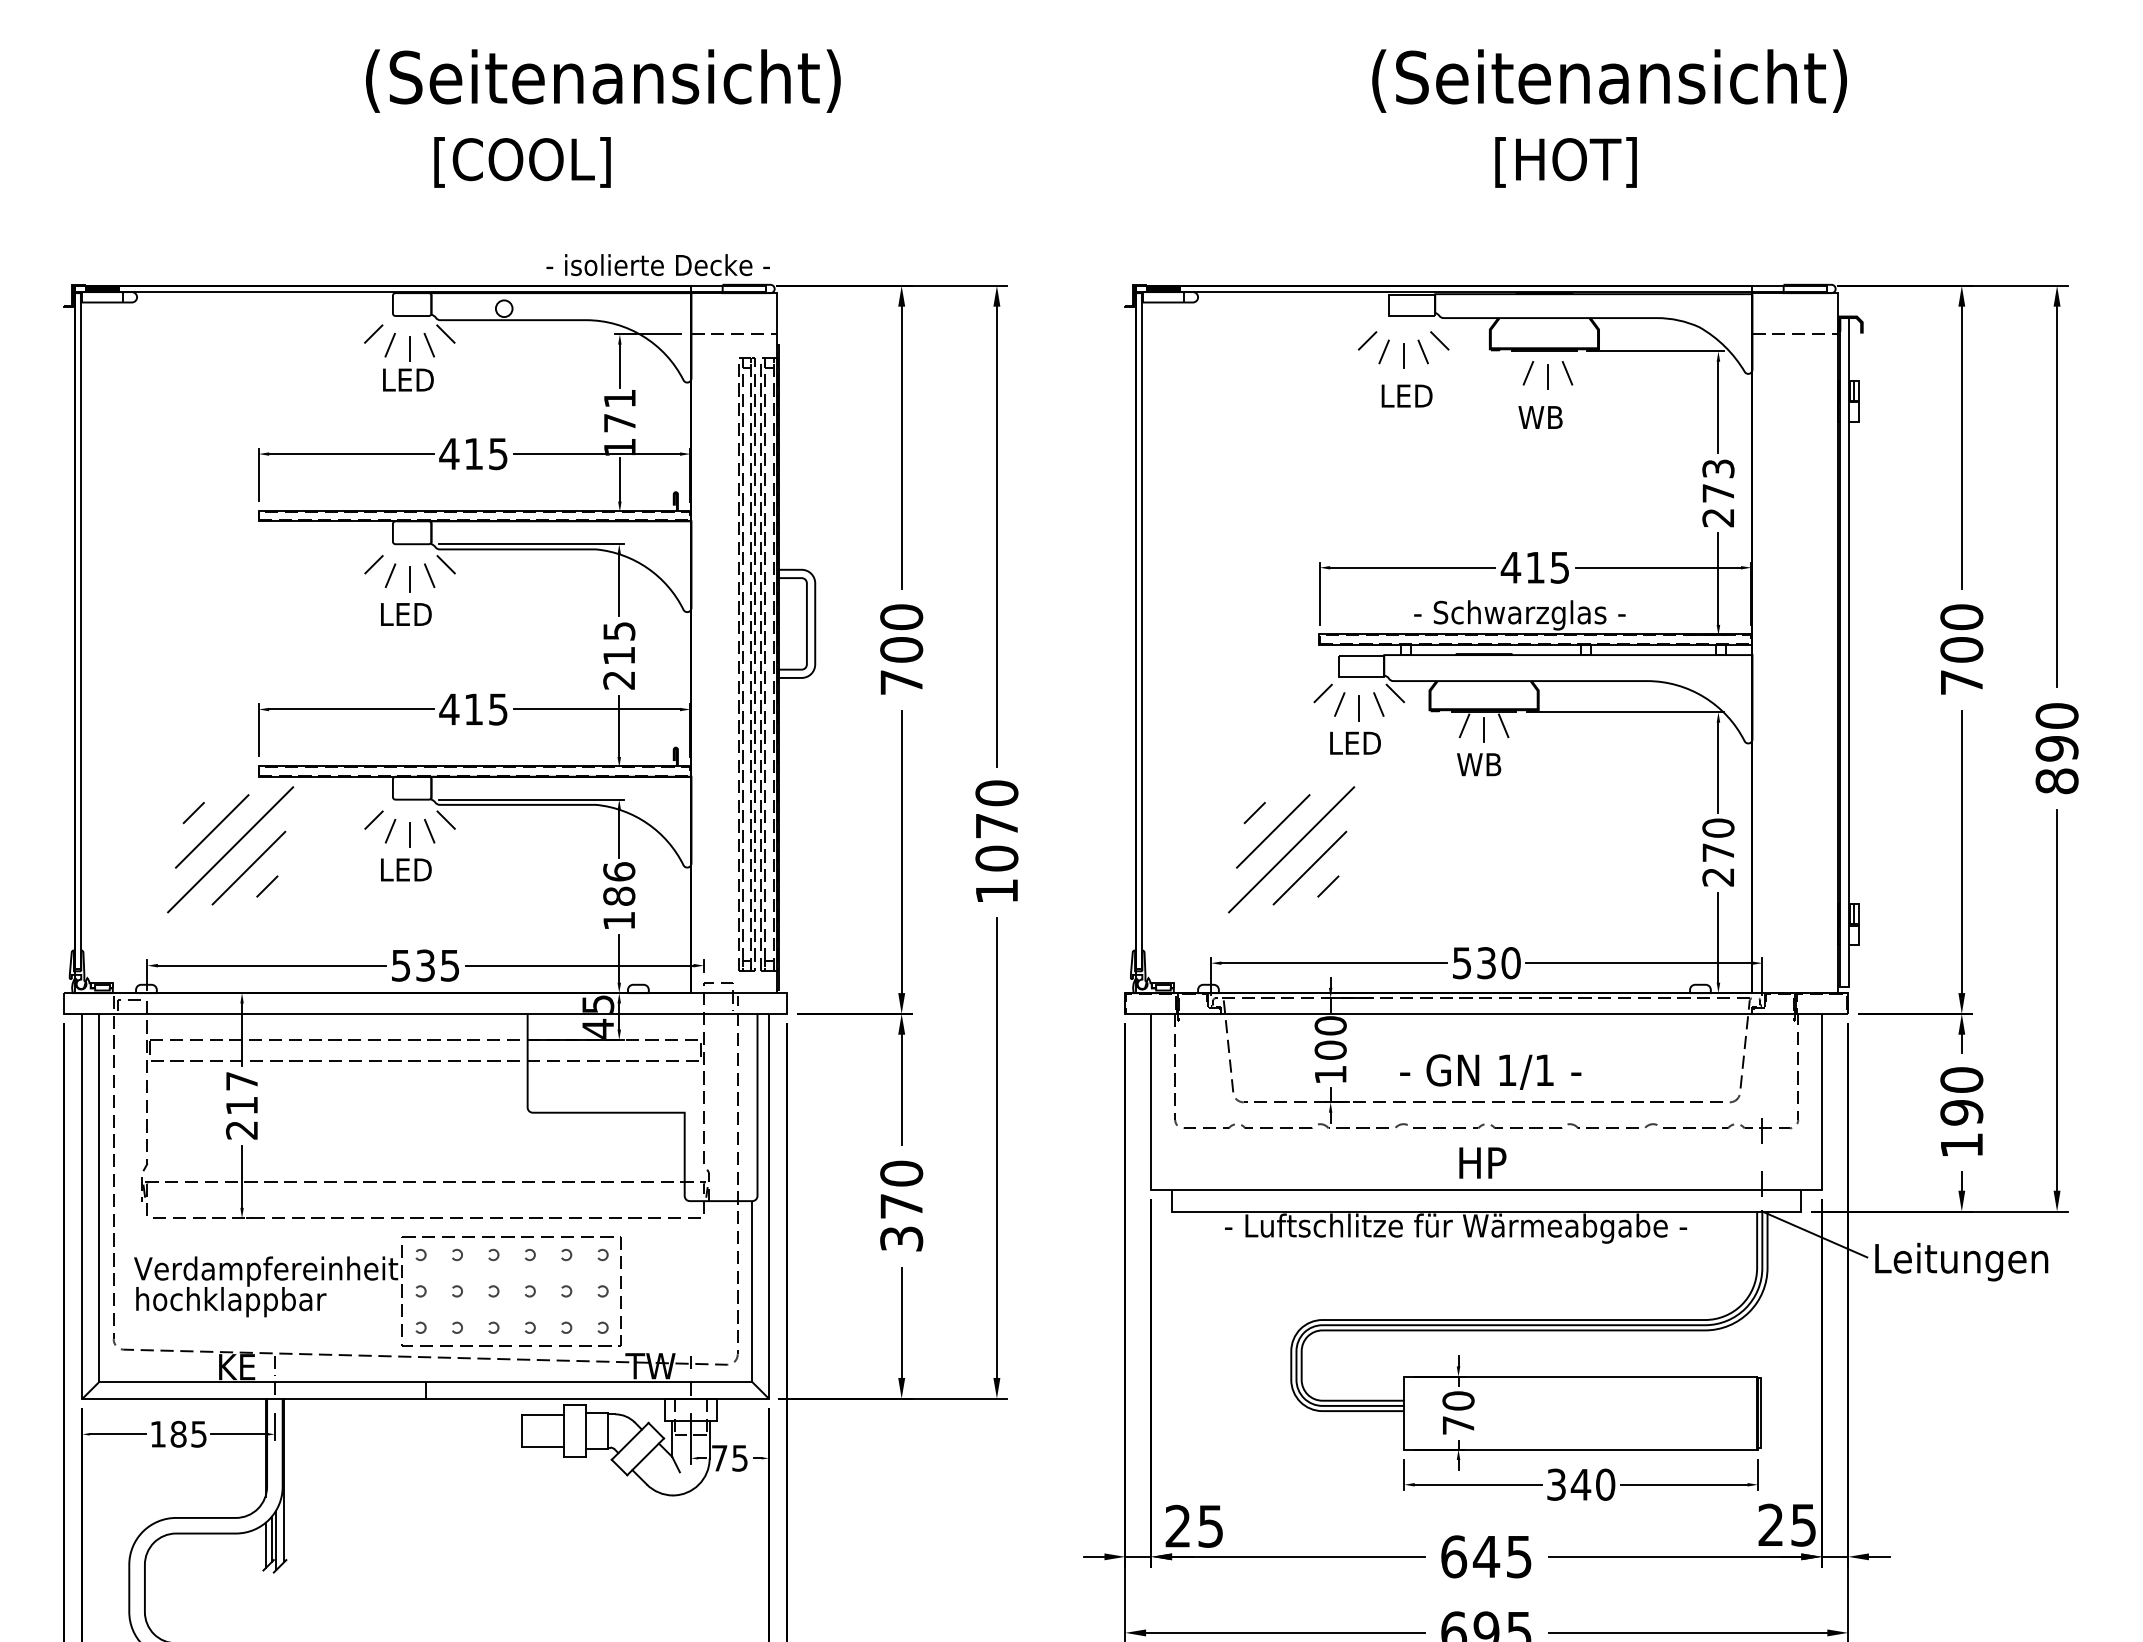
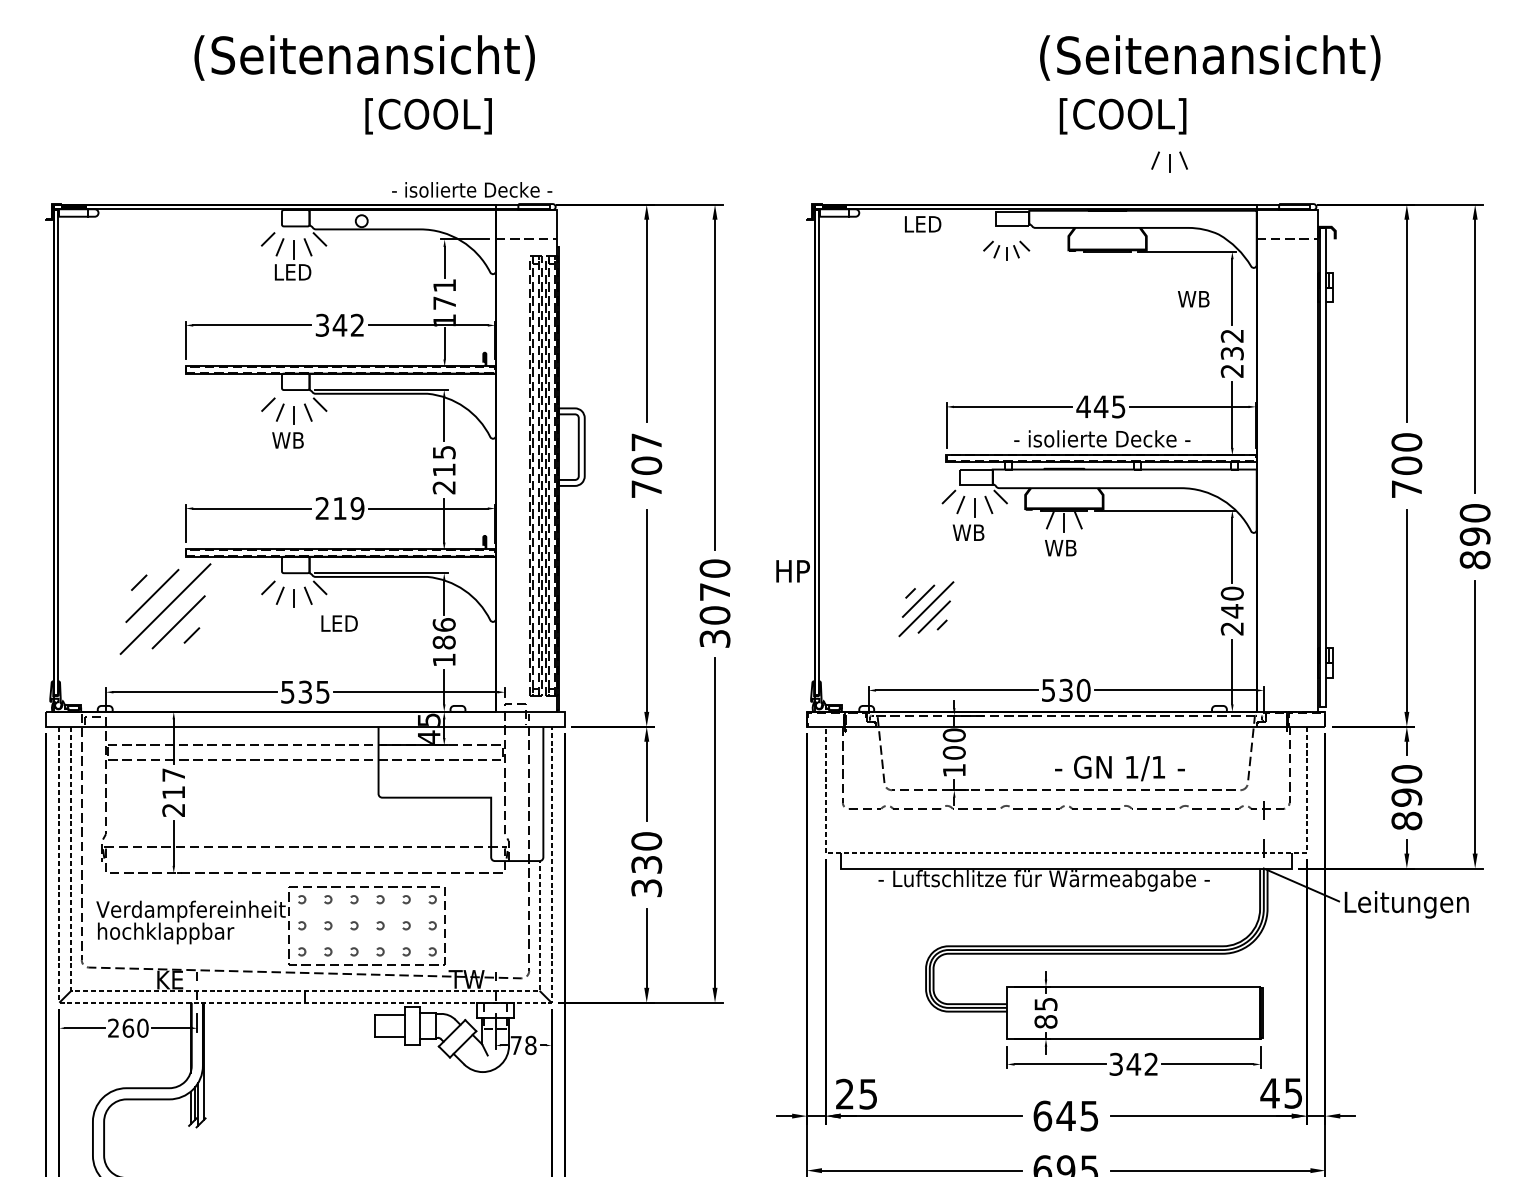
text: (603, 80) -> (364, 57), moved
text: (1609, 80) -> (1210, 57), moved
text: (522, 162) -> (428, 116), moved
text: (1565, 162) -> (1122, 116), [HOT] -> [COOL]
part: (1403, 349) -> (1006, 250), size x0.7
part: (1547, 375) -> (1169, 162), moved
text: (1406, 395) -> (922, 223), moved
text: (1540, 417) -> (1193, 299), moved
text: (473, 453) -> (339, 325), 415 -> 342
text: (1718, 480) -> (1232, 344), 273 -> 232
text: (1535, 567) -> (1101, 406), 415 -> 445
text: (405, 614) -> (290, 440), LED -> WB
text: (1546, 615) -> (1109, 441), - Schwarzglas - -> - isolierte Decke -
text: (901, 617) -> (646, 442), 700 -> 707
text: (473, 709) -> (339, 508), 415 -> 219
text: (1354, 742) -> (971, 532), LED -> WB
part: (1291, 849) -> (926, 608), size x0.6
text: (1717, 852) -> (1231, 611), 270 -> 240
text: (406, 869) -> (339, 623), moved
text: (996, 891) -> (714, 639), 1070 -> 3070
text: (1490, 1071) -> (1119, 768), moved
text: (1961, 1145) -> (1406, 821), 190 -> 890
text: (1482, 1162) -> (792, 570), moved
line: (1486, 1189) -> (1066, 852), solid -> dashed
text: (901, 1206) -> (646, 864), 370 -> 330
line: (331, 1382) -> (237, 991), solid -> dashed
line: (426, 1398) -> (306, 1002), solid -> dashed
text: (1458, 1412) -> (1045, 1012), 70 -> 85
text: (178, 1433) -> (128, 1027), 185 -> 260
text: (740, 1458) -> (531, 1045), 75 -> 78
text: (1605, 1484) -> (1151, 1064), 340 -> 342
text: (1770, 1524) -> (1269, 1092), 25 -> 45

